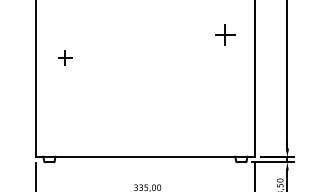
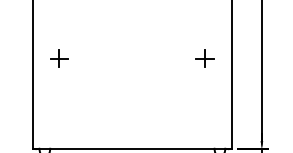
part: (225, 34) -> (205, 58), moved
part: (65, 57) -> (59, 58), size x1.43

